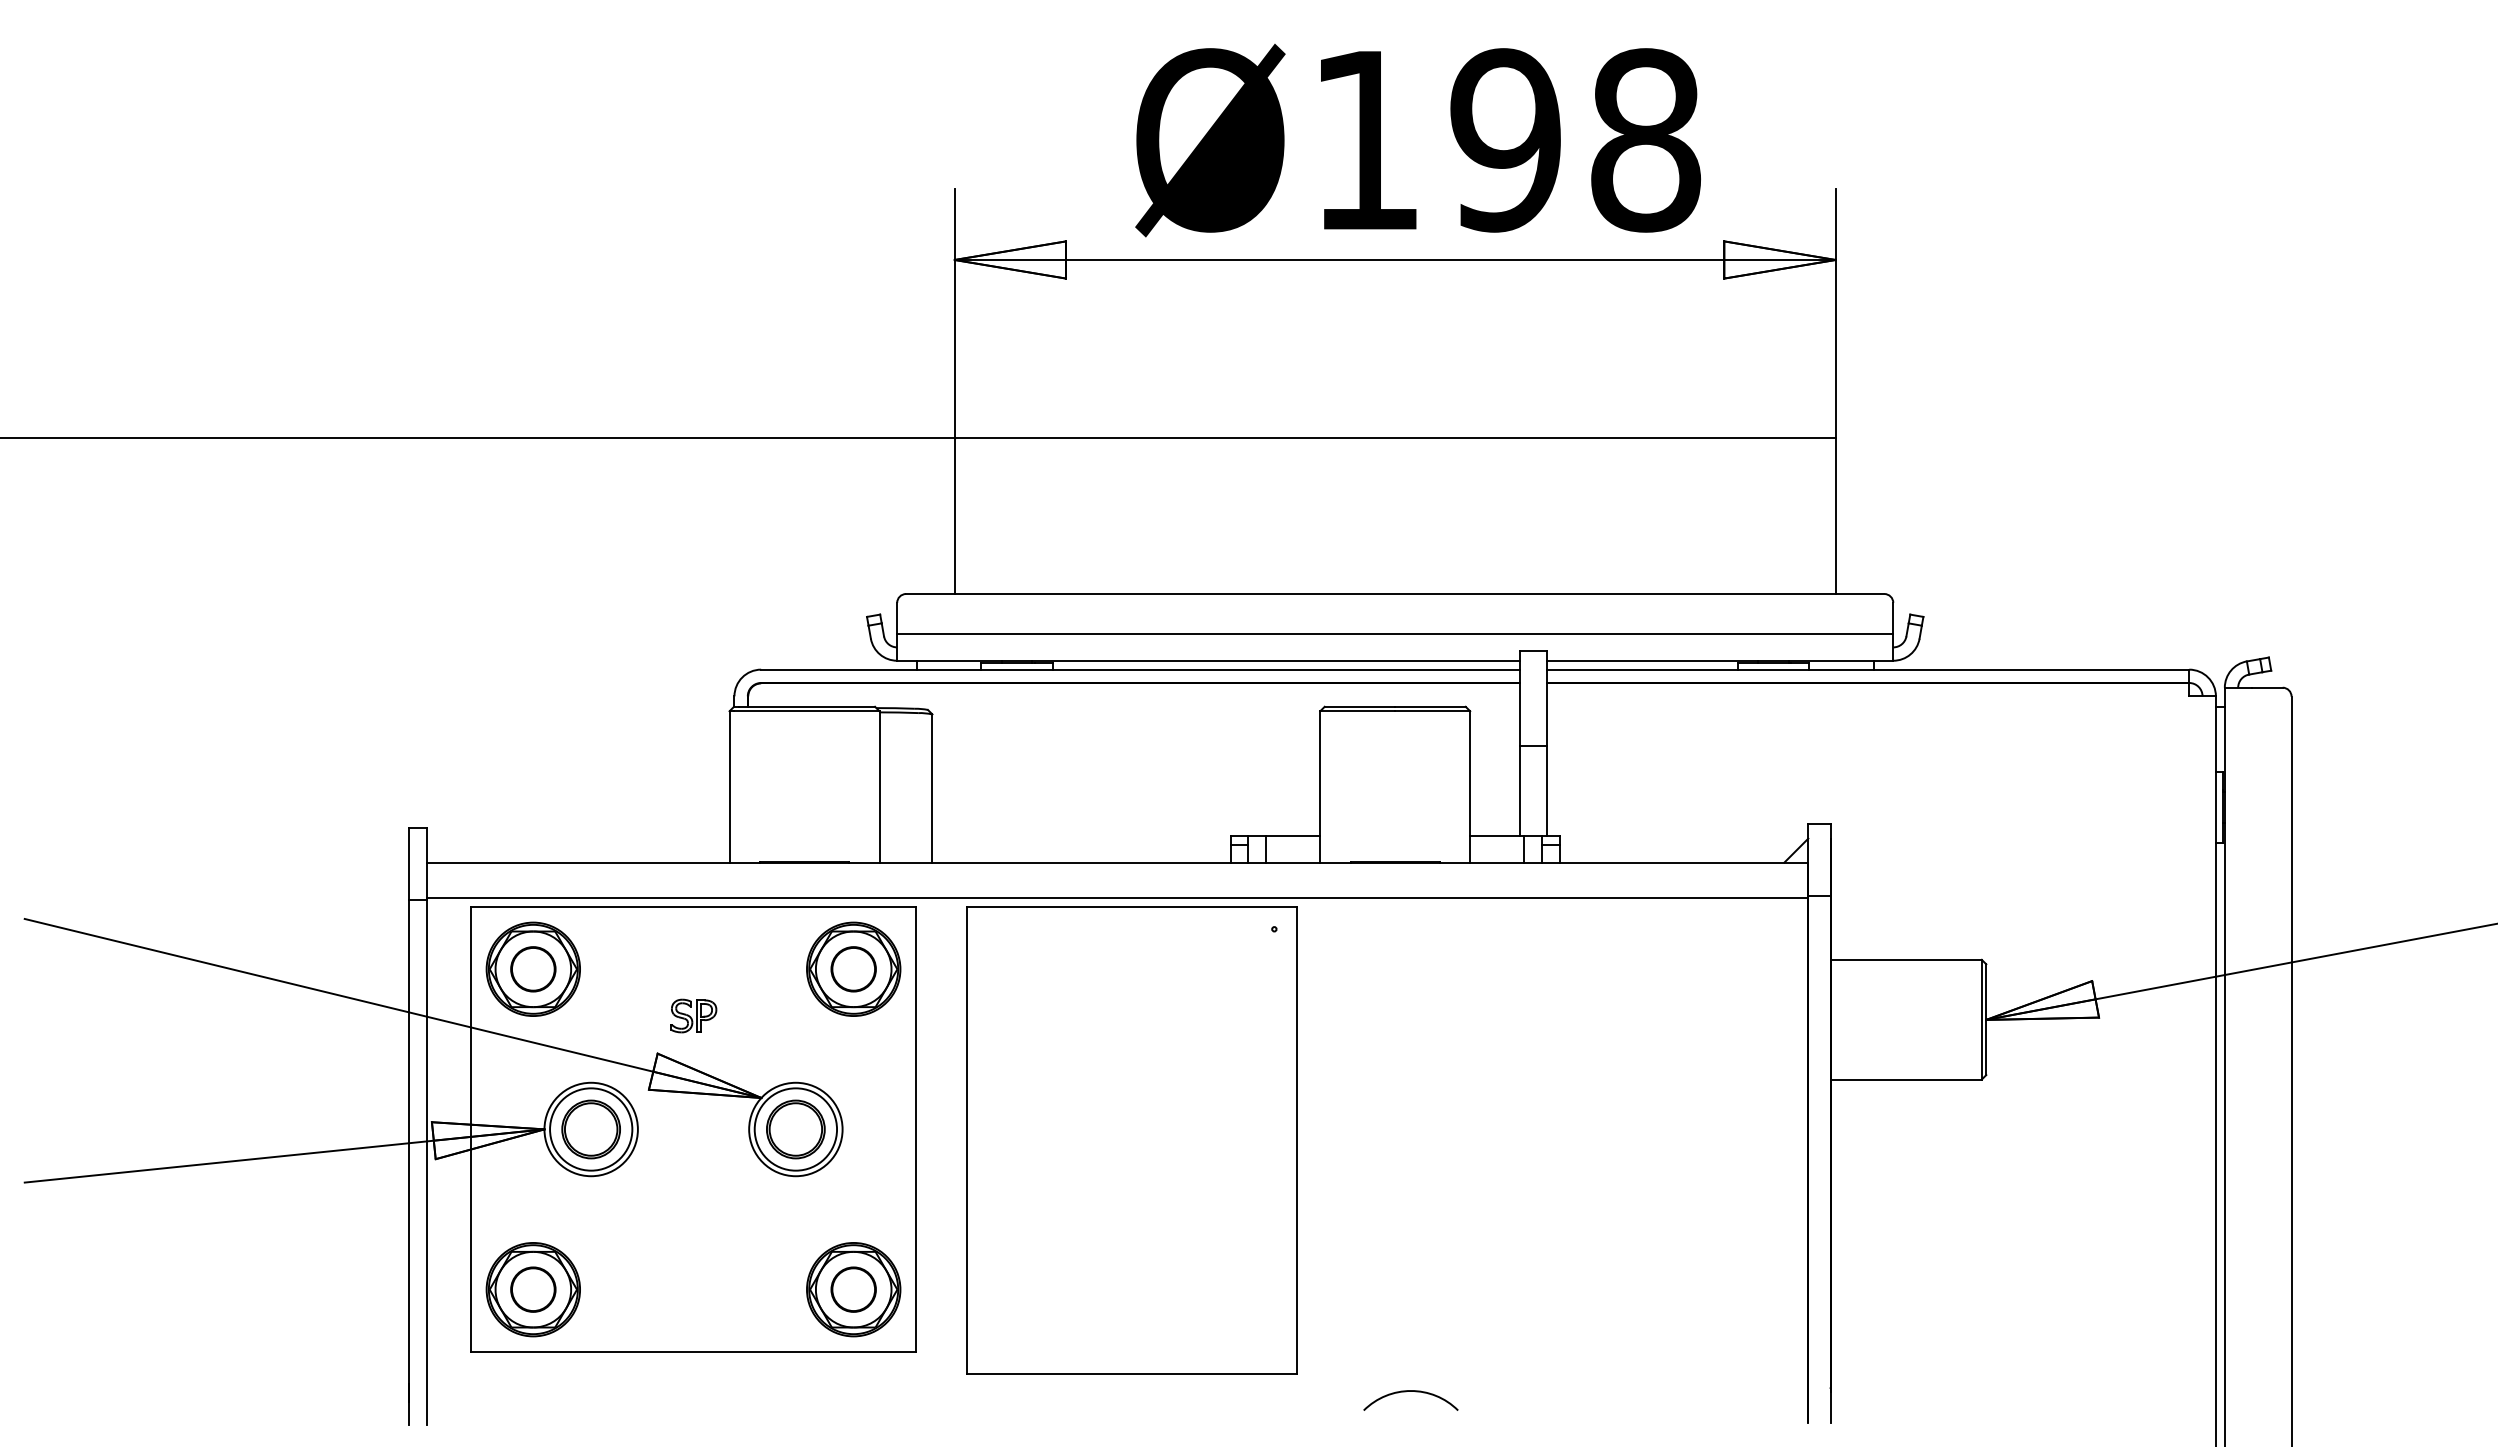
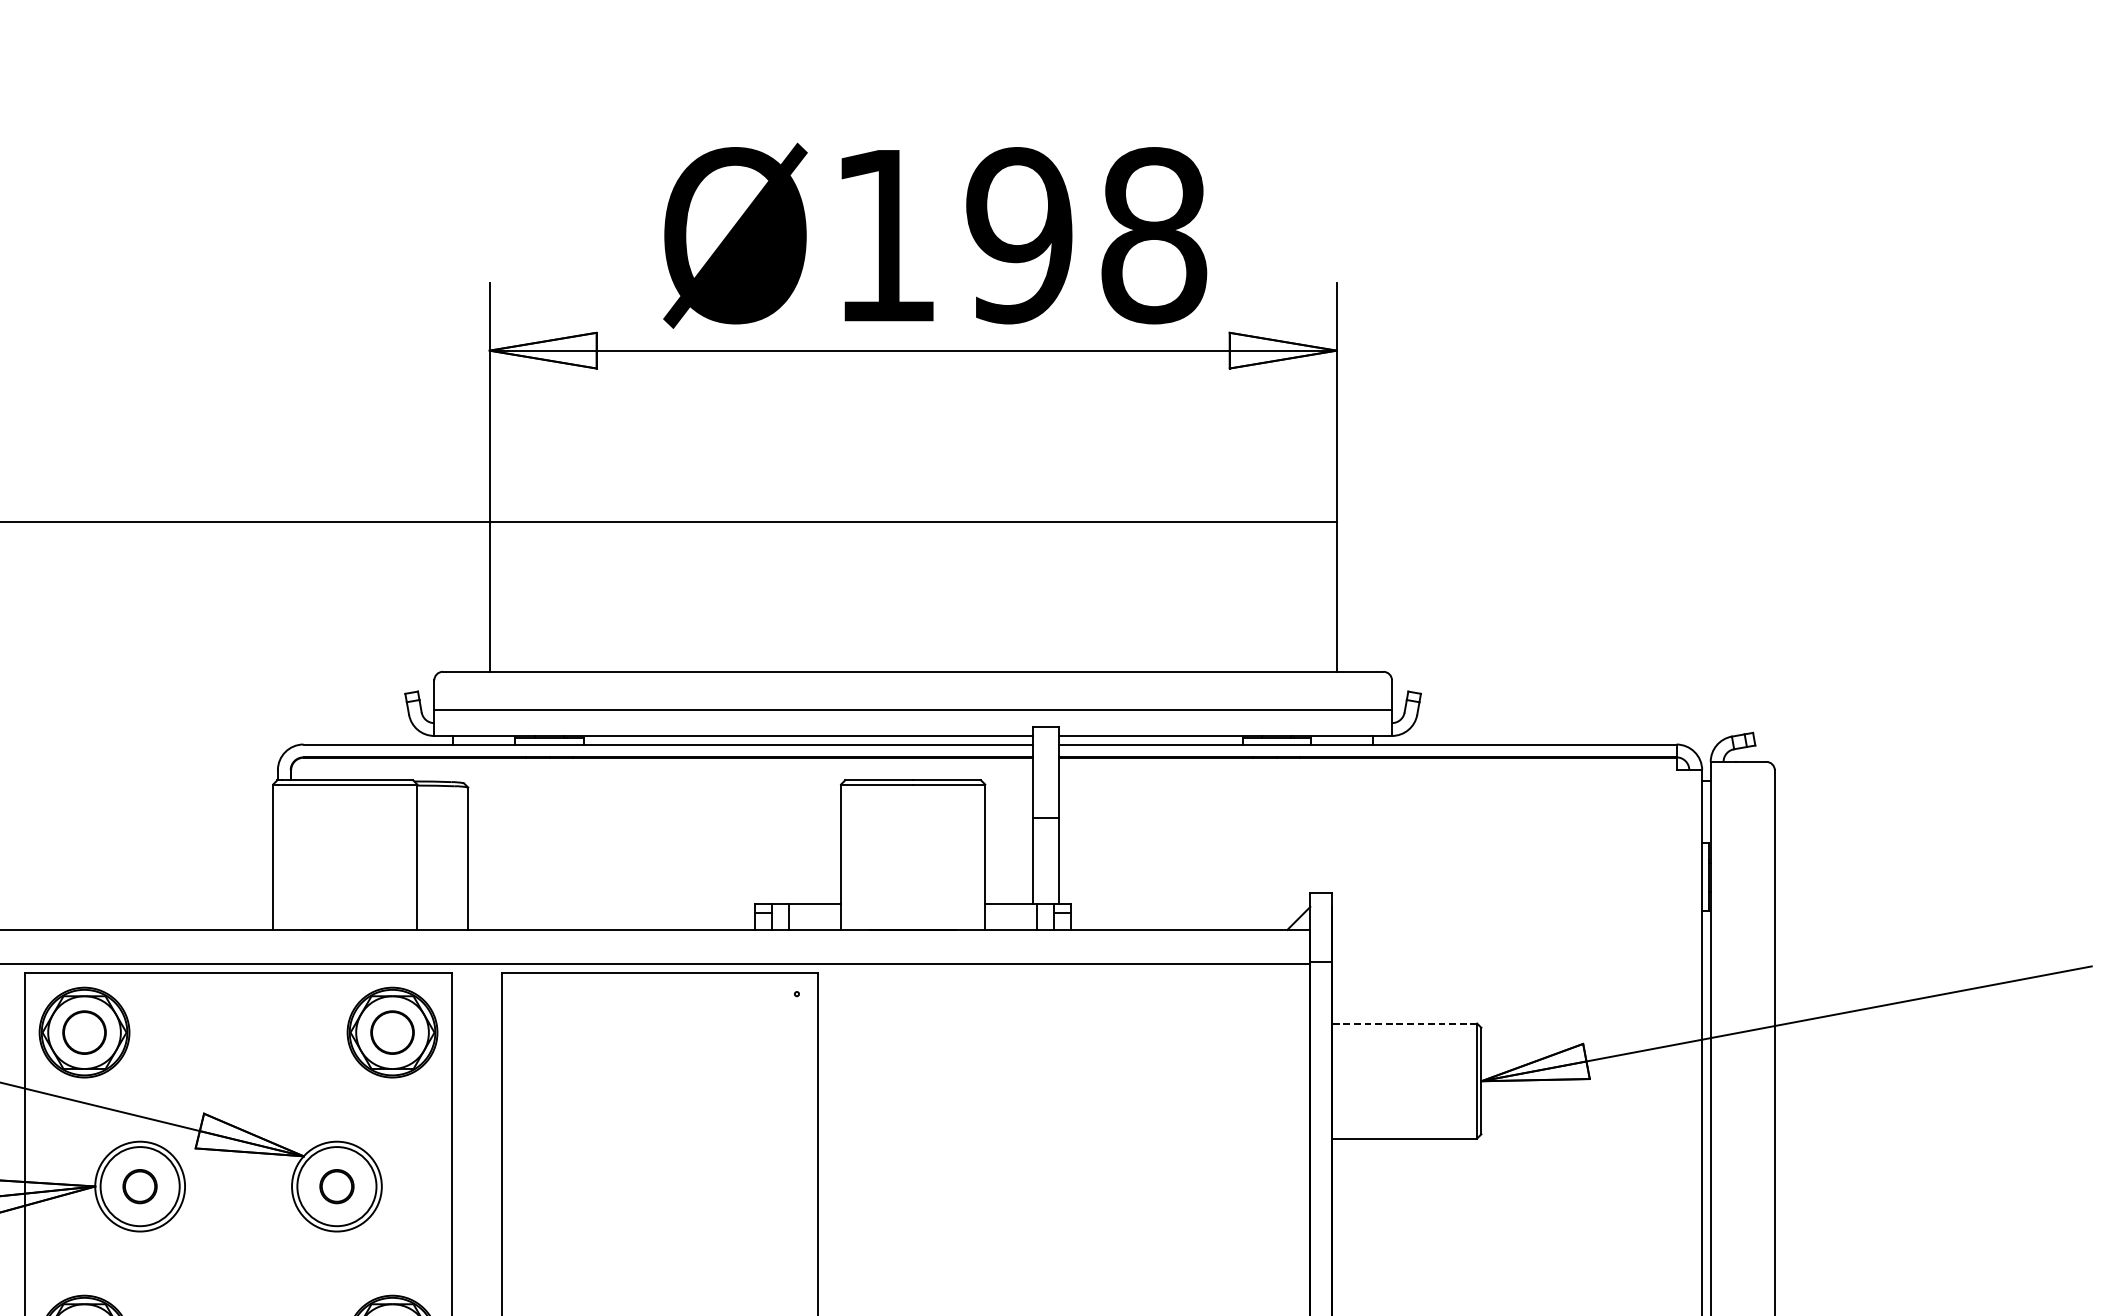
line: (1905, 959) -> (1403, 1023), solid -> dashed
part: (693, 1015) -> (238, 1077), removed
part: (590, 1129) -> (139, 1186), size x0.6
part: (795, 1129) -> (336, 1186), size x0.6

